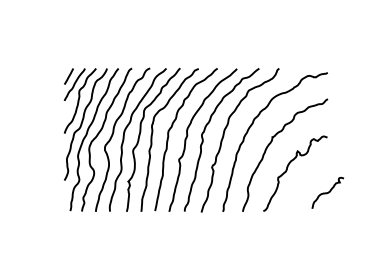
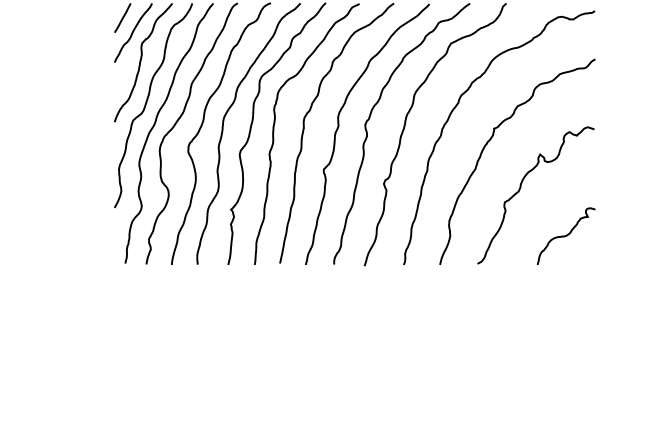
curve: (327, 192) -> (565, 235), moved

